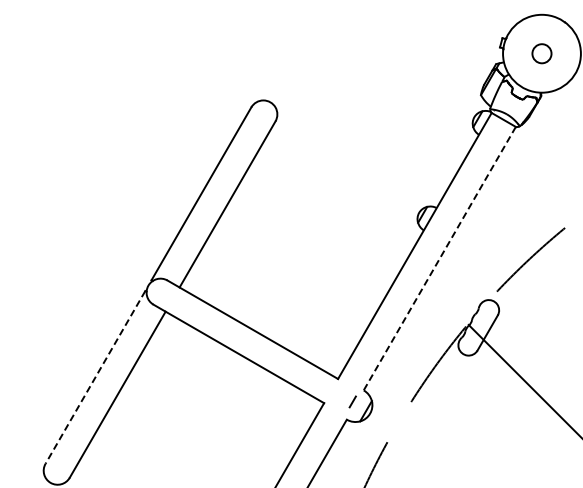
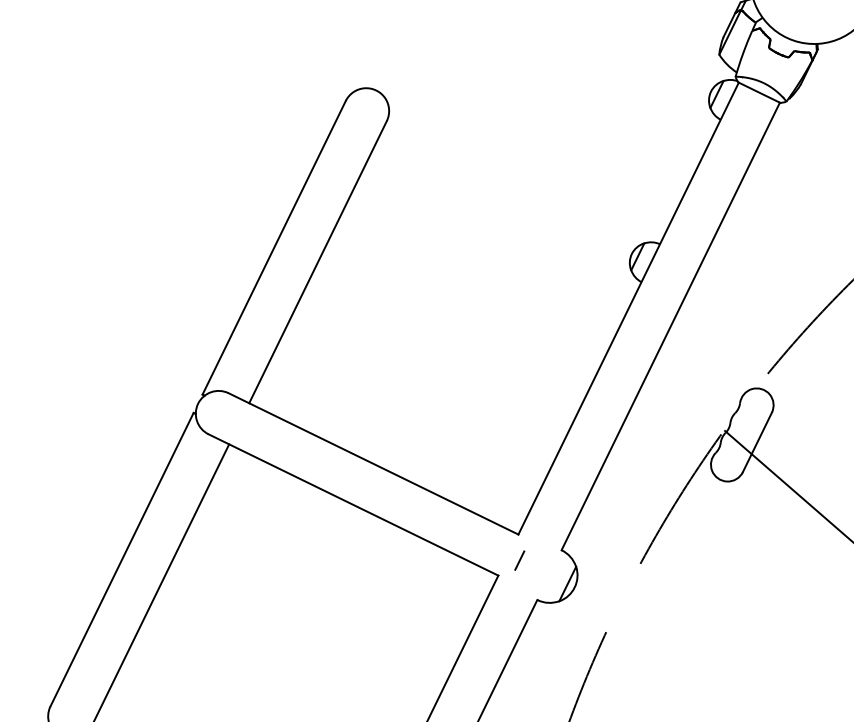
line: (439, 259) -> (670, 327), dashed -> solid
line: (95, 377) -> (122, 559), dashed -> solid
line: (352, 401) -> (519, 559), moved

